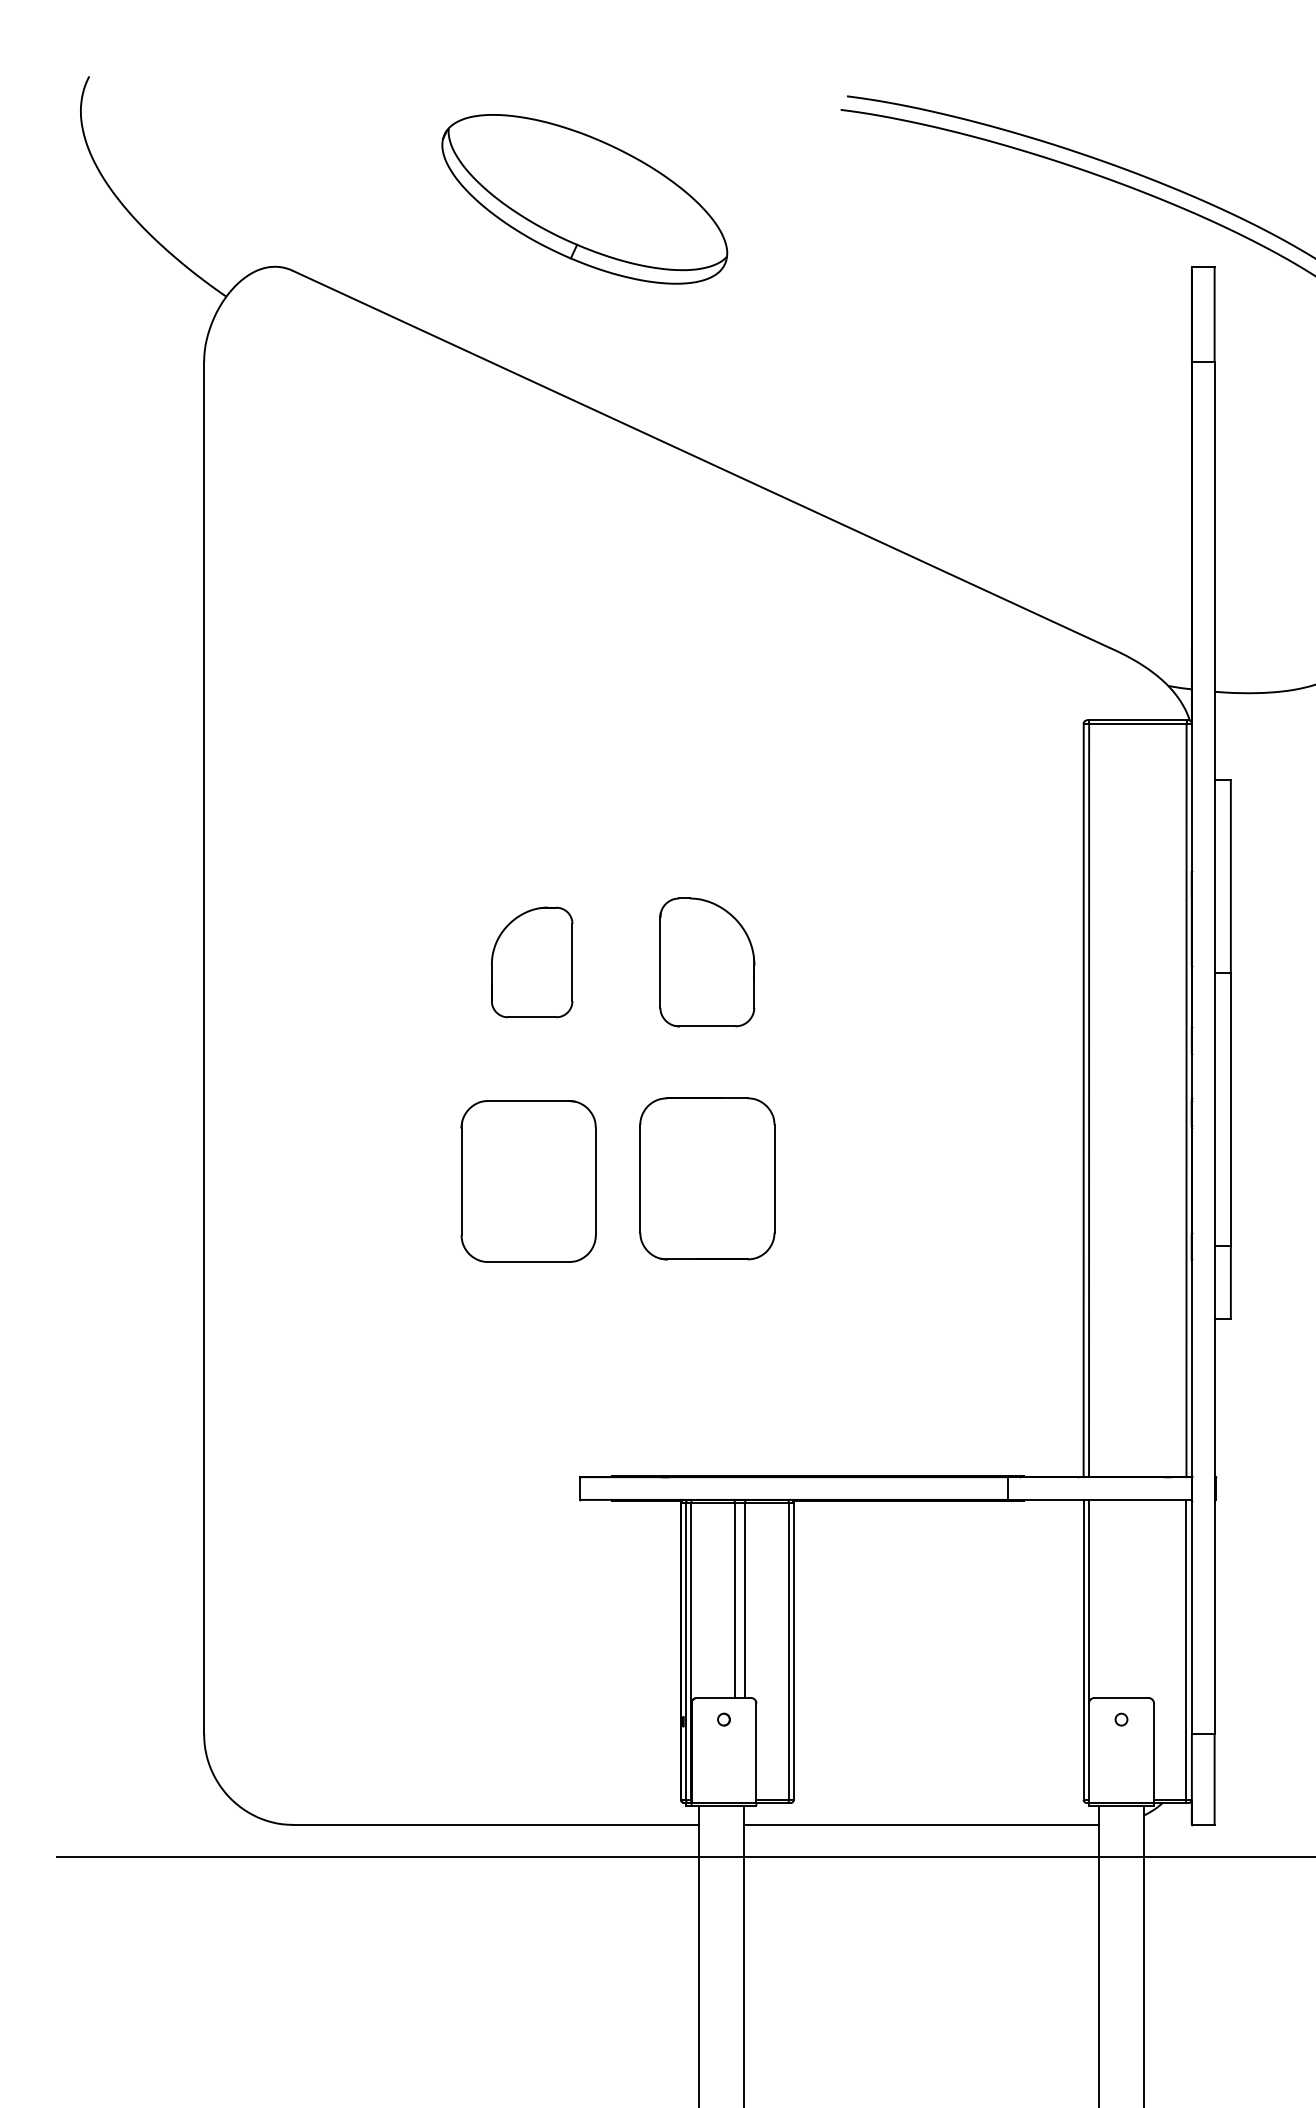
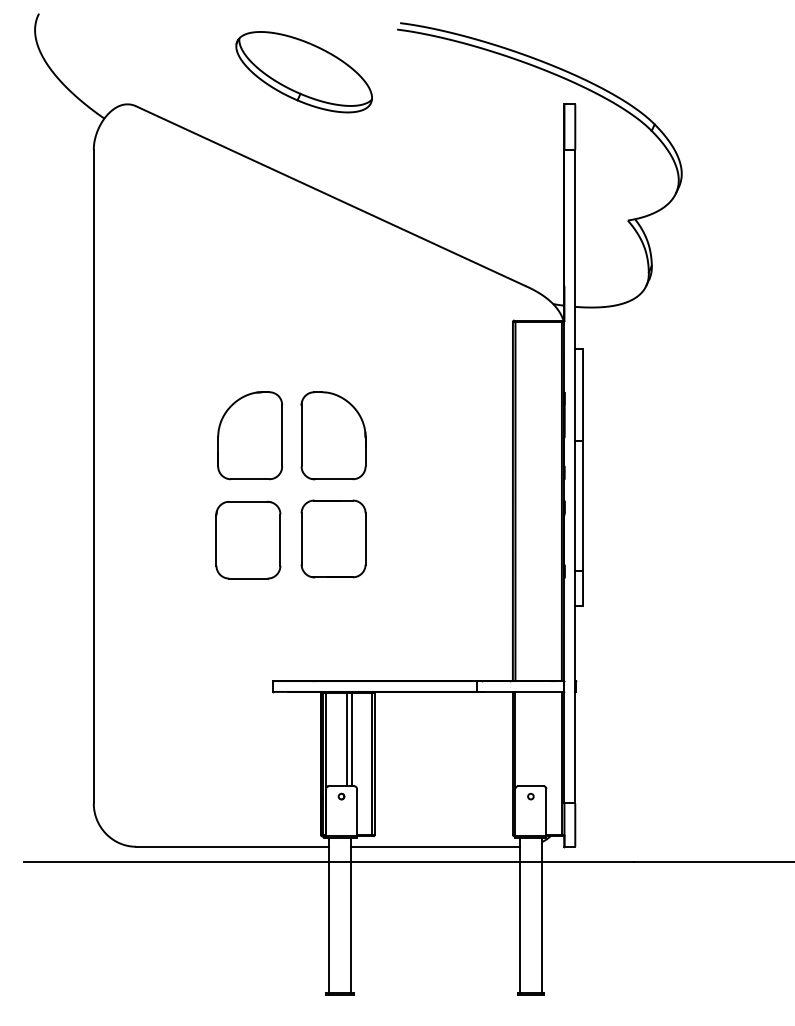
part: (583, 199) -> (303, 72), moved
part: (530, 961) -> (249, 435), size x1.67
part: (707, 961) -> (333, 435), size x1.43

